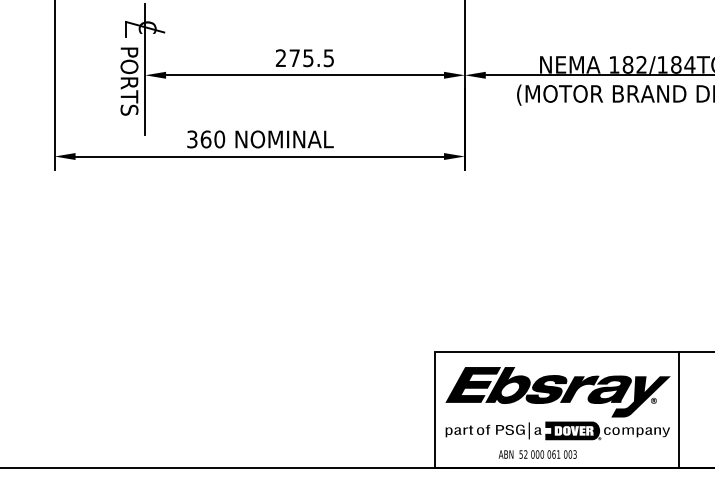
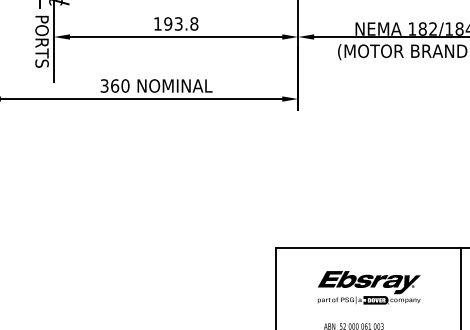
text: (304, 58) -> (175, 24), 275.5 -> 193.8
text: (260, 139) -> (156, 86), moved
part: (557, 403) -> (368, 287), size x0.6

